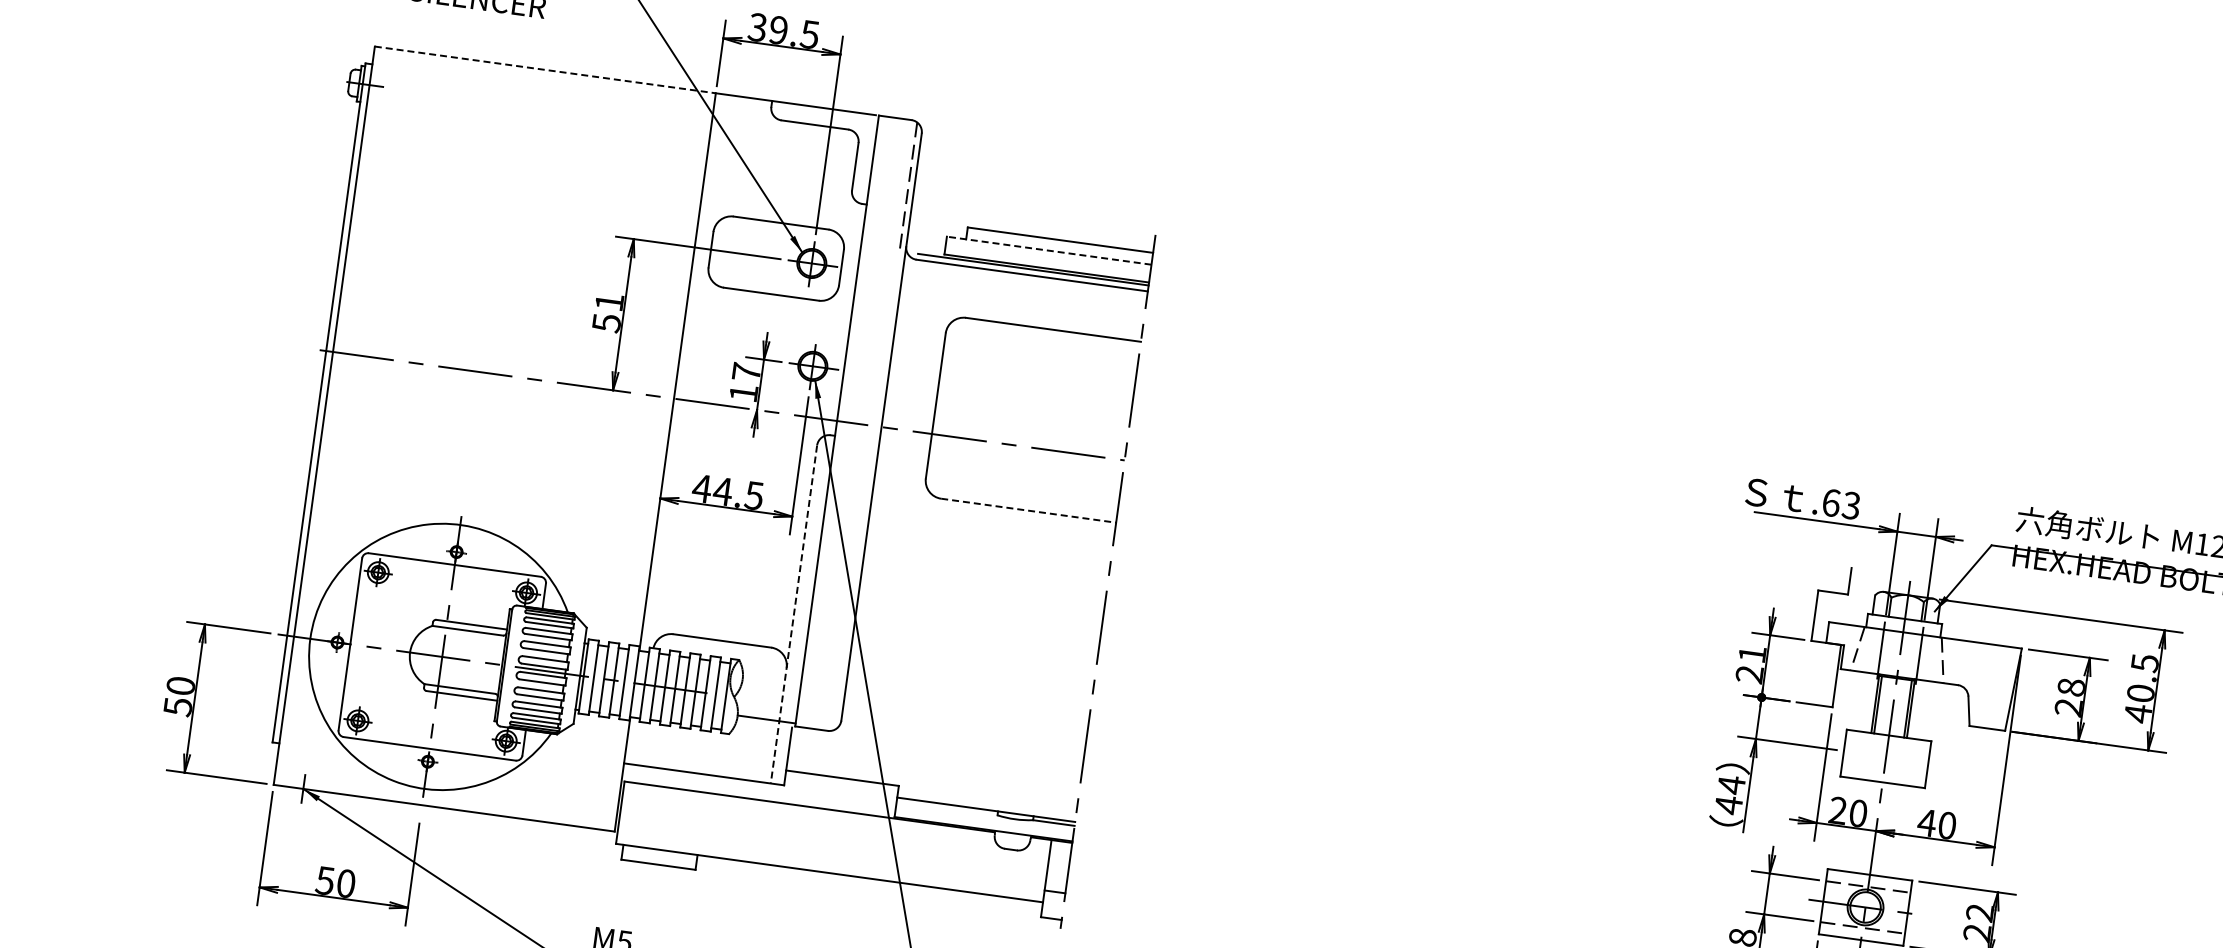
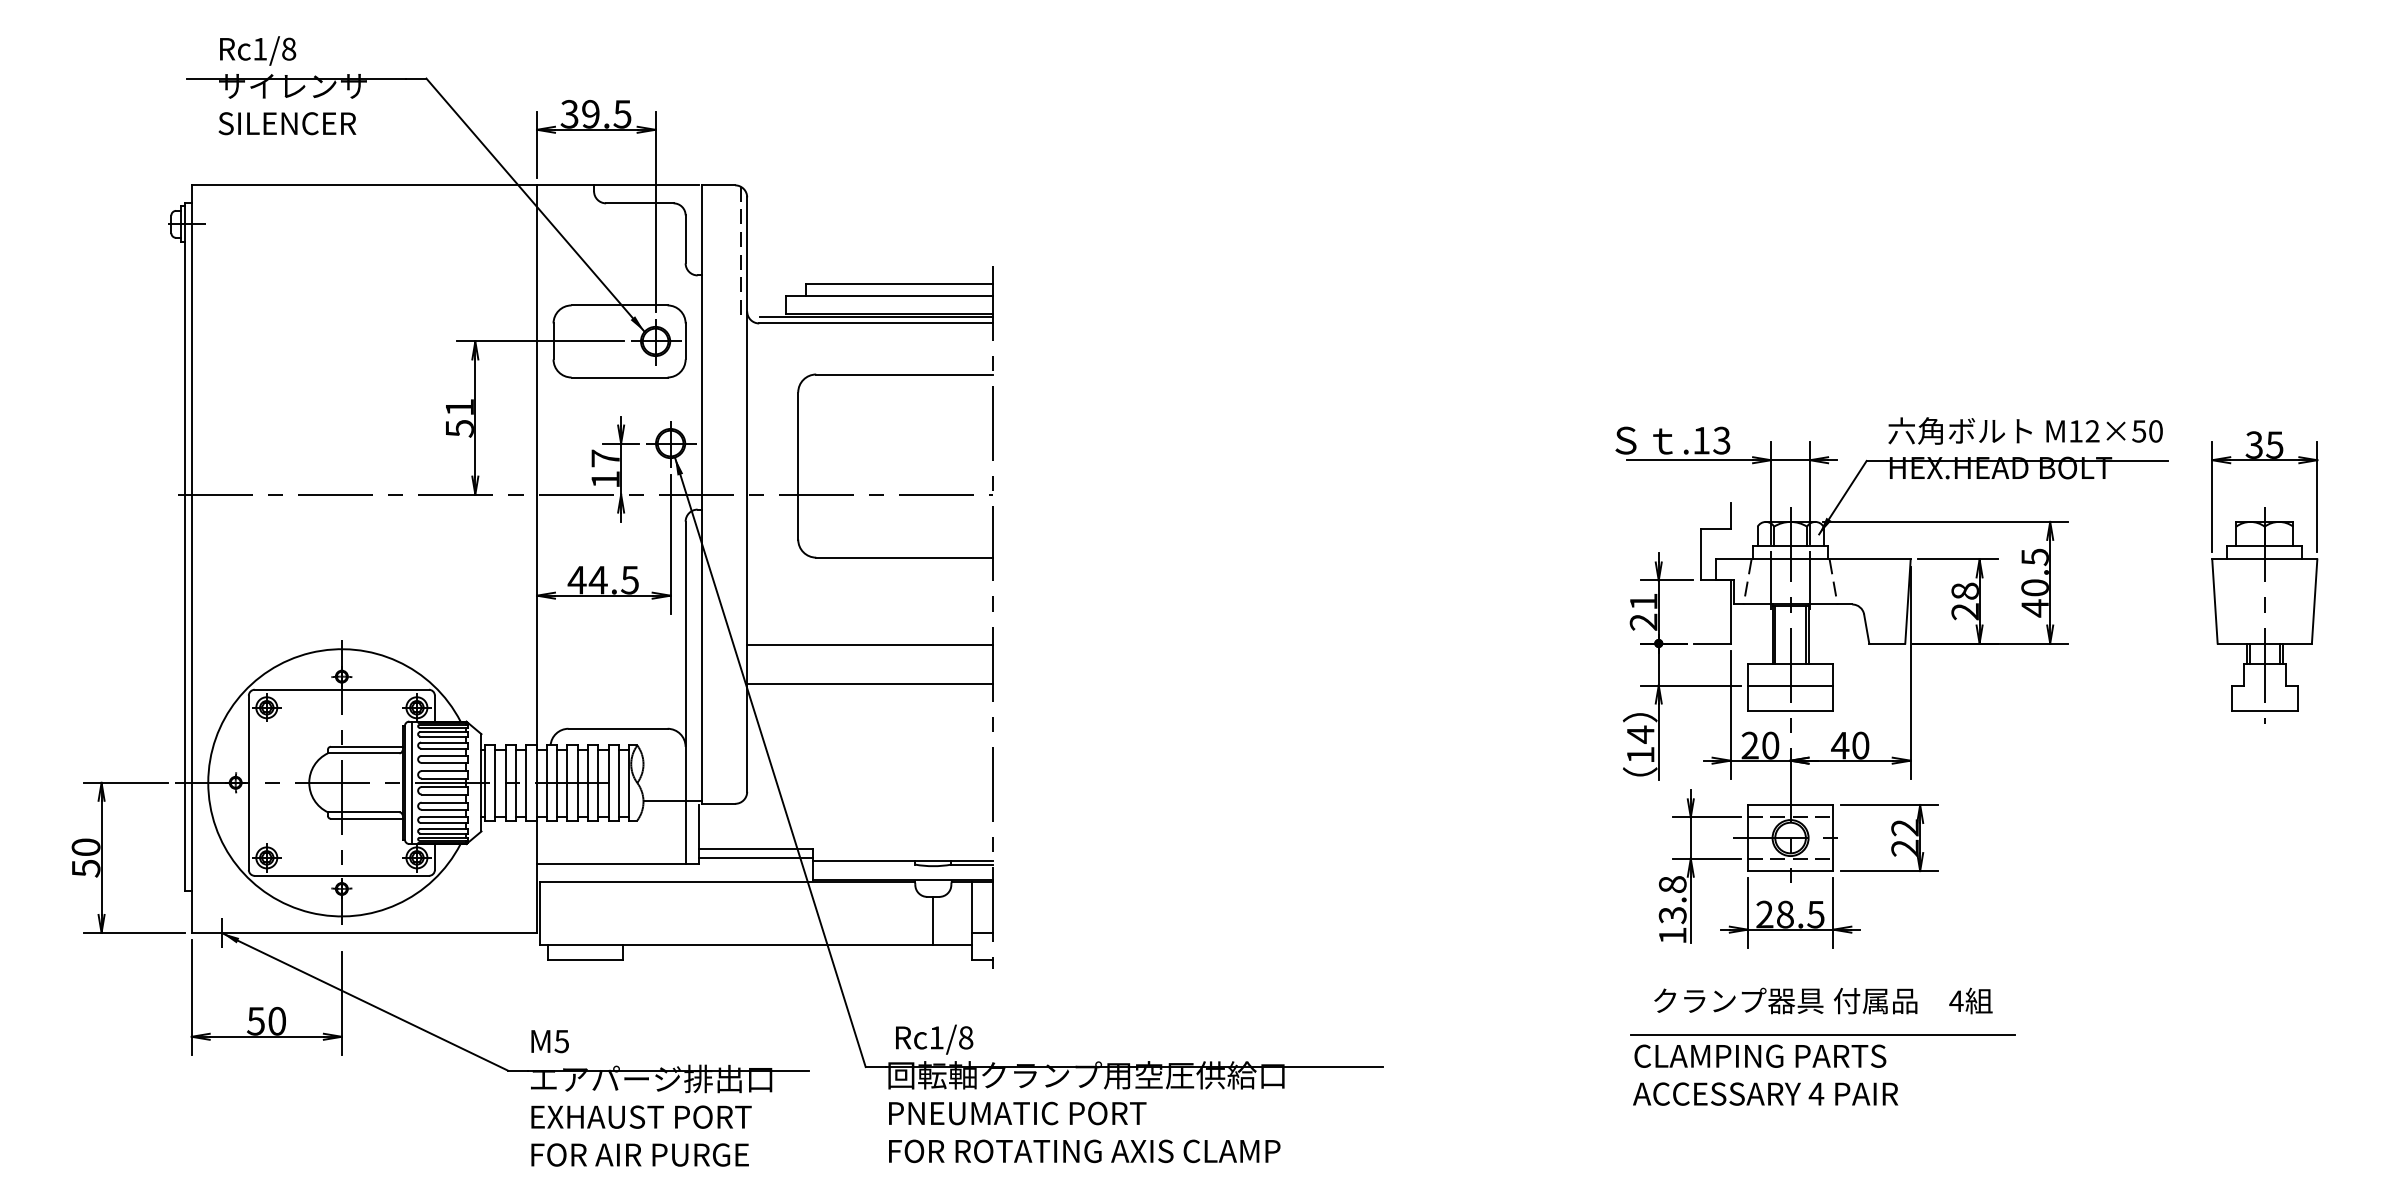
line: (545, 70) -> (364, 185), dashed -> solid
line: (1048, 250) -> (889, 296), dashed -> solid
text: (1831, 502) -> (1701, 440), .63 -> .13
line: (1028, 510) -> (904, 557), dashed -> solid
line: (983, 591) -> (870, 644), added
line: (793, 615) -> (685, 693), dashed -> solid
line: (977, 630) -> (870, 683), added
line: (512, 666) -> (412, 782), added
line: (1886, 756) -> (1790, 685), added
line: (841, 786) -> (756, 857), added
text: (1728, 805) -> (1640, 755), 44 -> 14
line: (1007, 872) -> (933, 920), added

